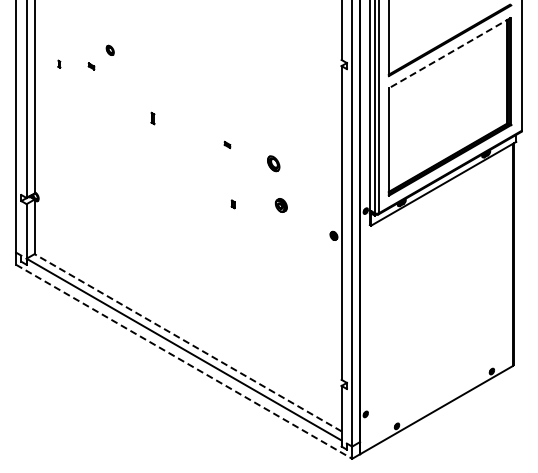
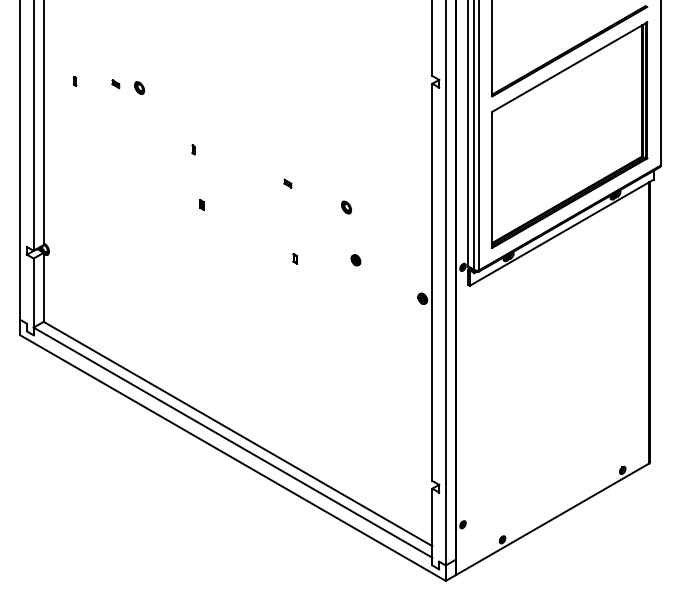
part: (109, 49) -> (138, 86), moved
line: (450, 52) -> (570, 66), dashed -> solid
part: (152, 117) -> (193, 148), size x0.62
part: (159, 161) -> (201, 204), added
part: (273, 163) -> (346, 207), size x0.62
part: (280, 205) -> (355, 260), size x0.62
line: (187, 342) -> (237, 433), dashed -> solid
line: (184, 362) -> (233, 459), dashed -> solid

